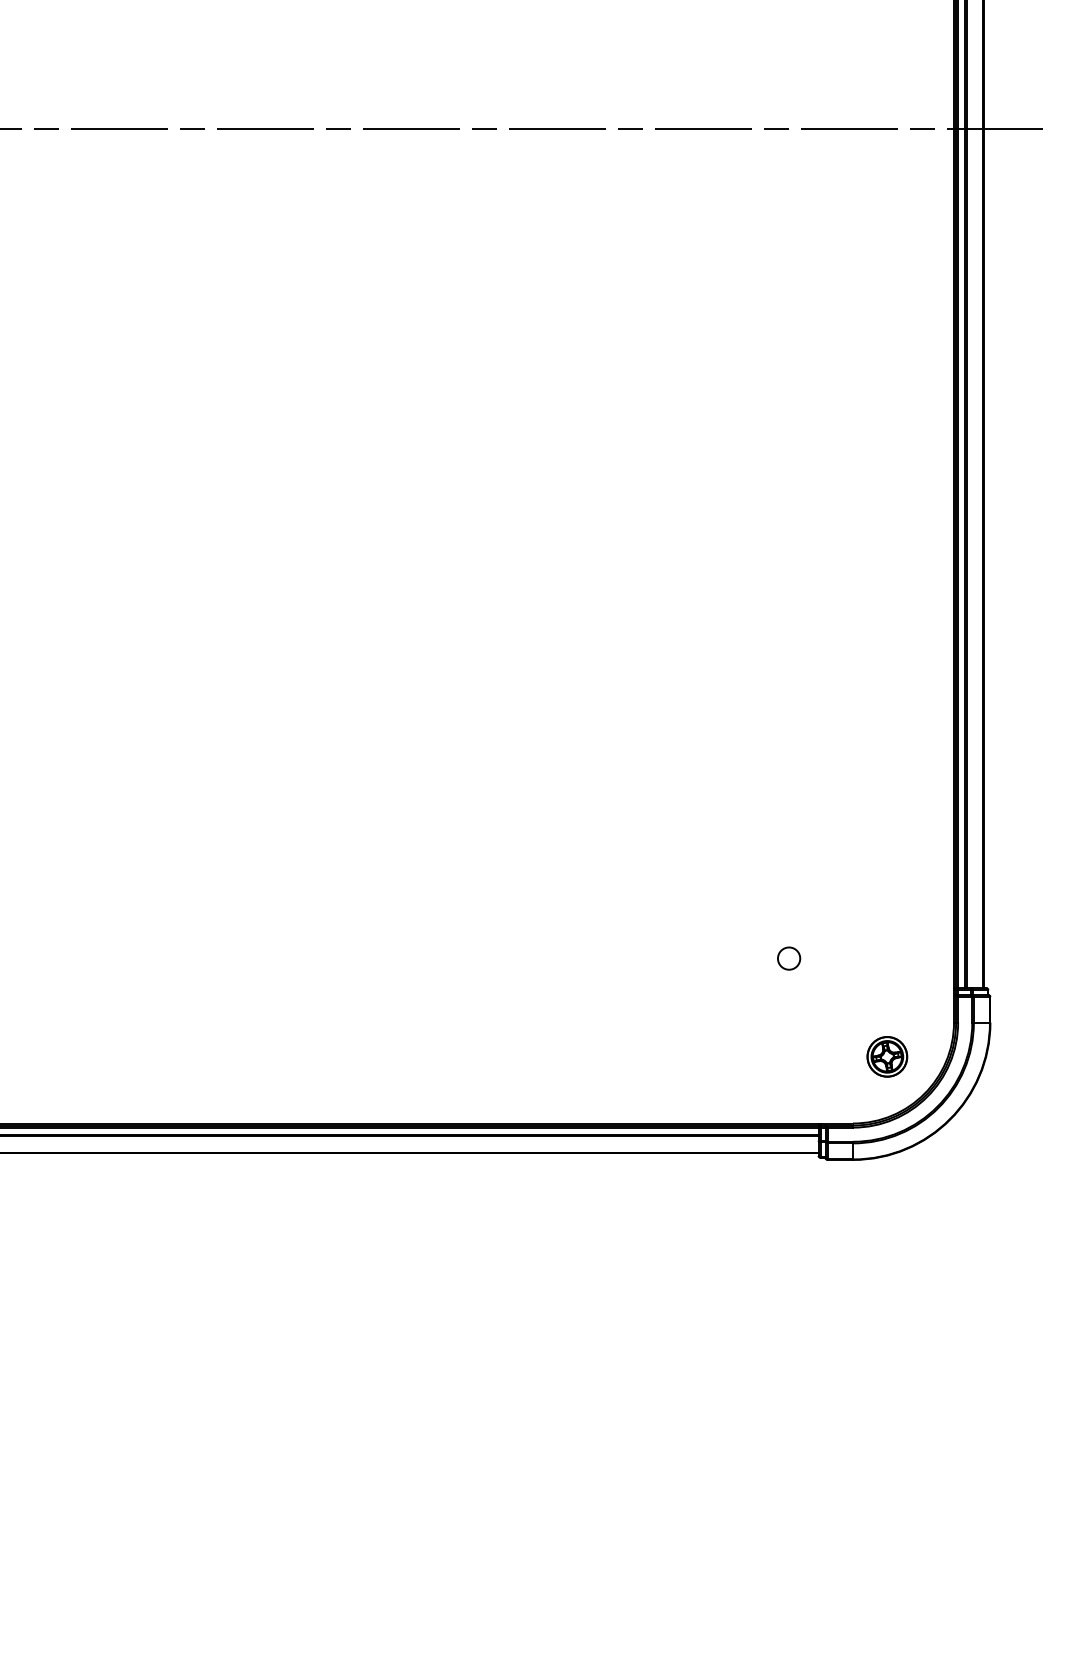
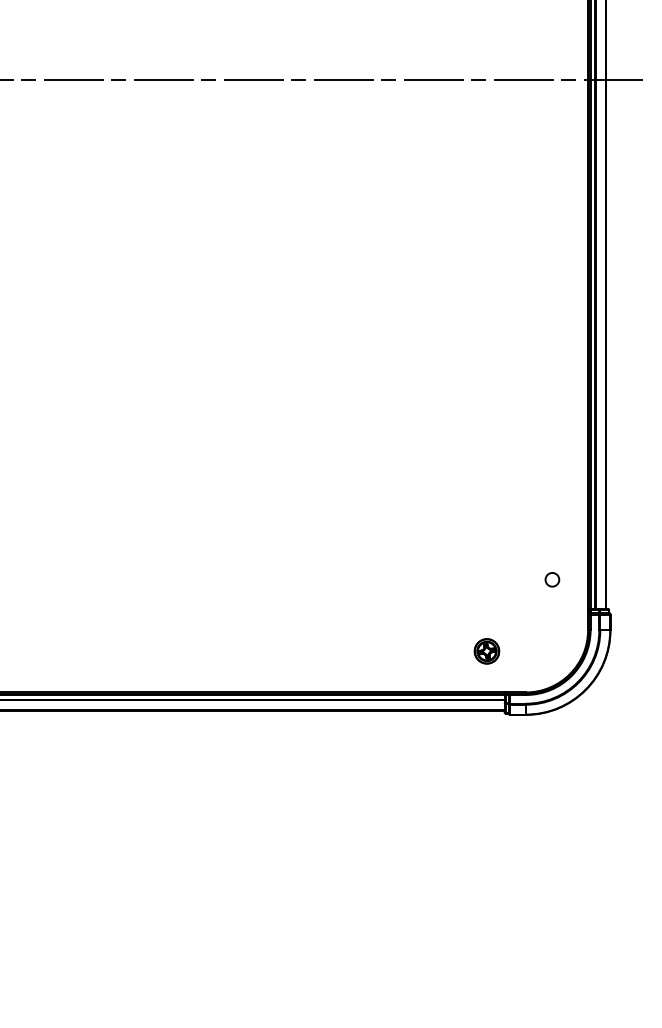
circle: (789, 958) -> (552, 579), moved
part: (886, 1057) -> (486, 651), moved

